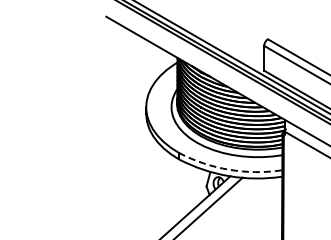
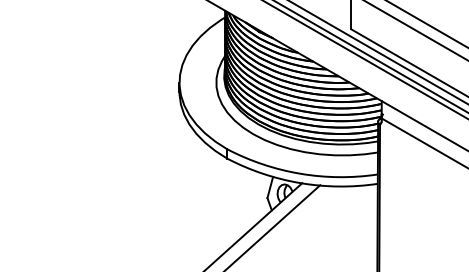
arc: (229, 169) -> (300, 173), dashed -> solid

